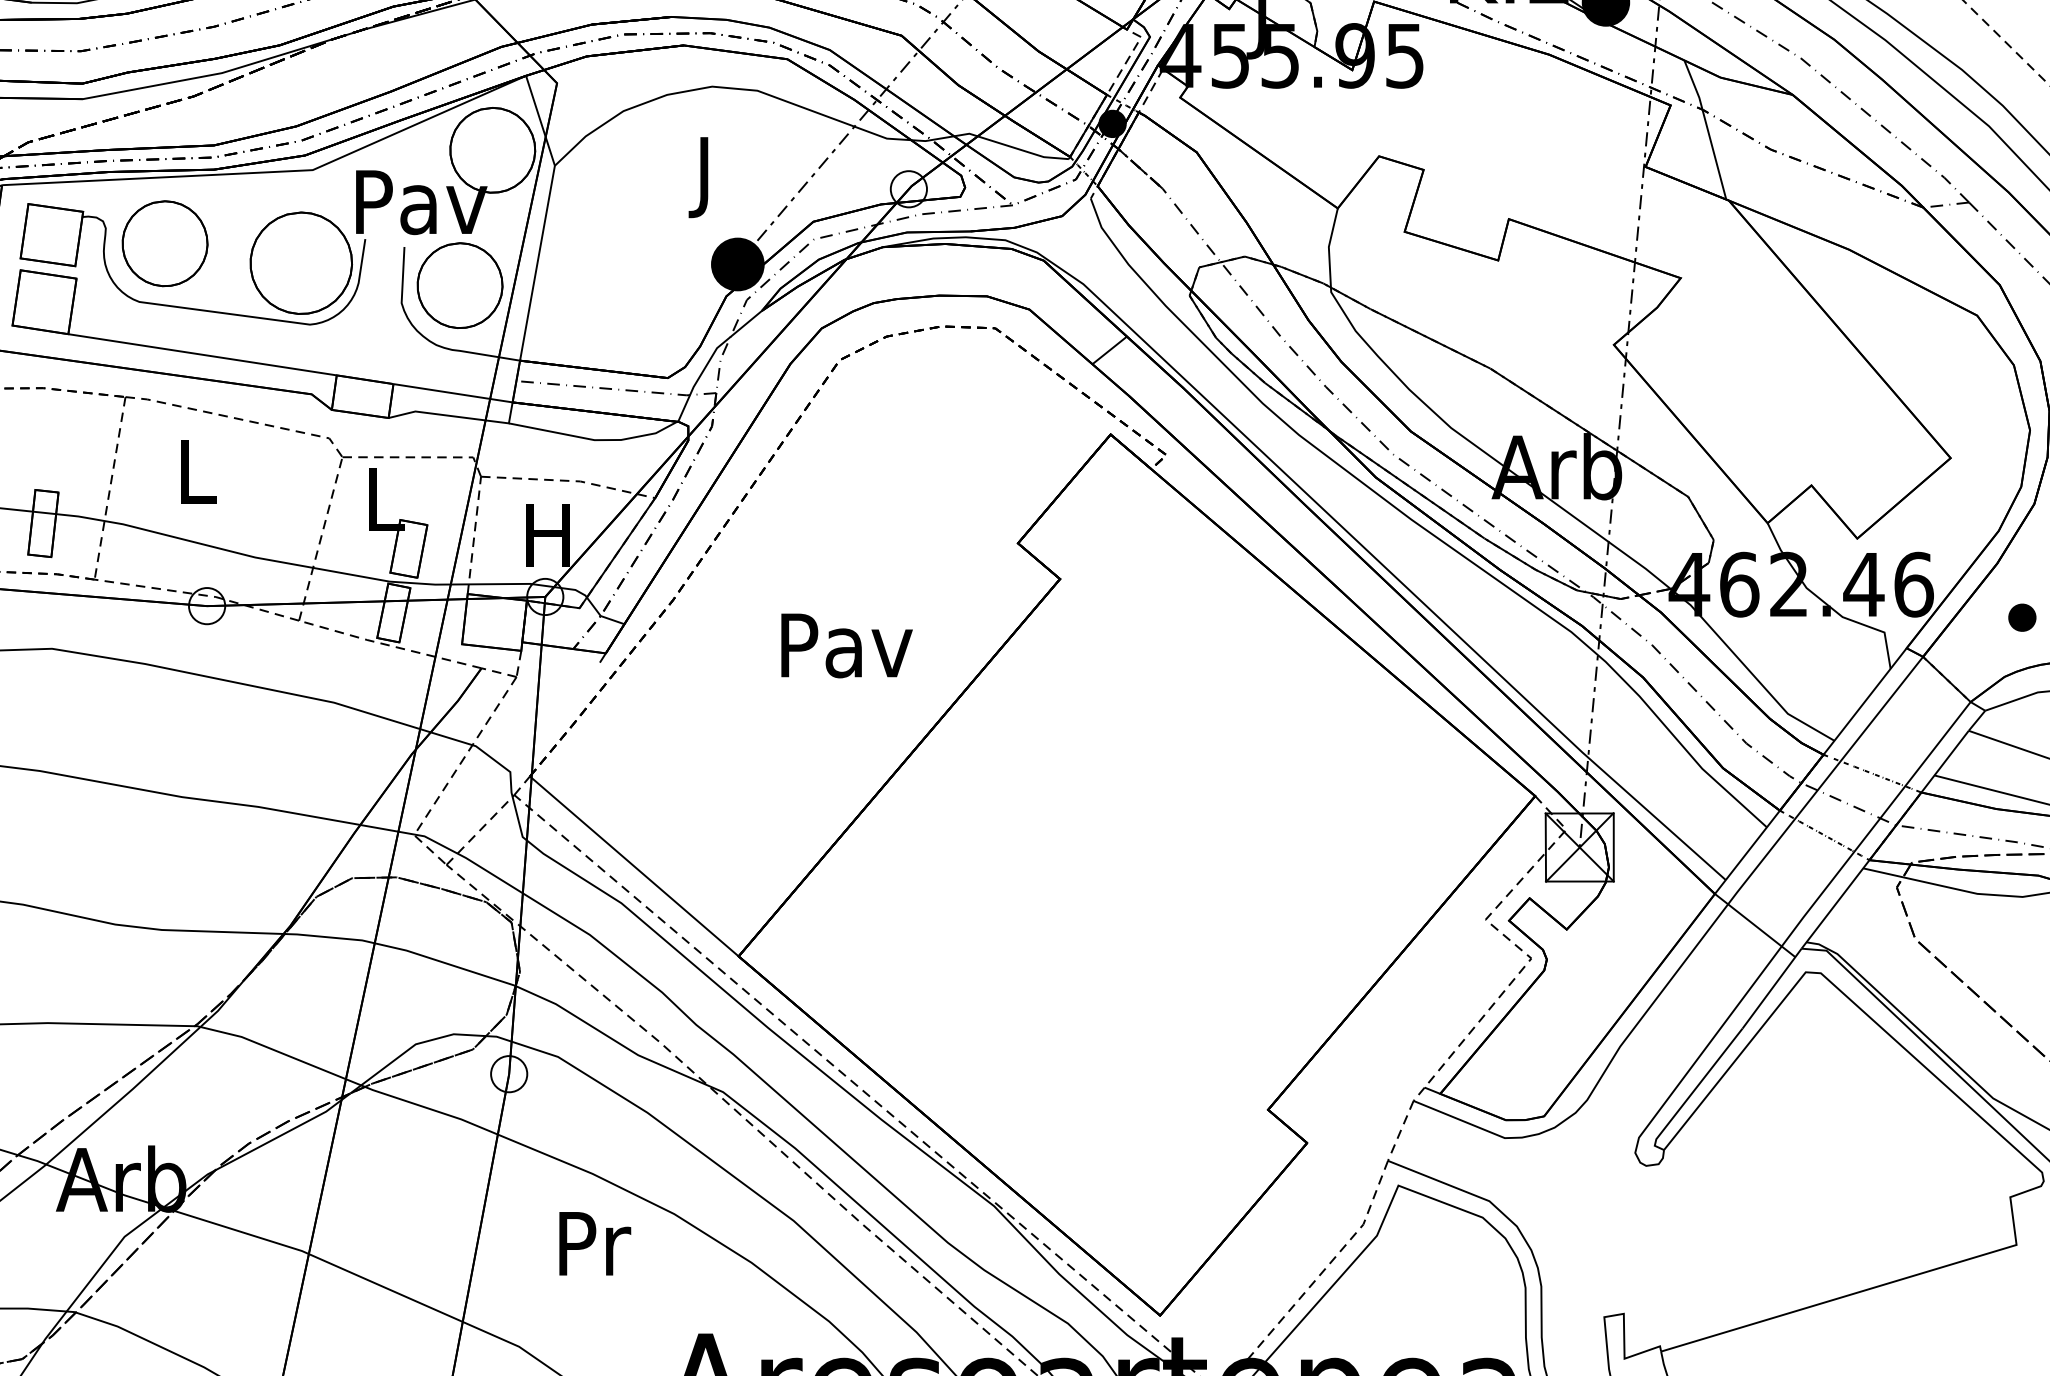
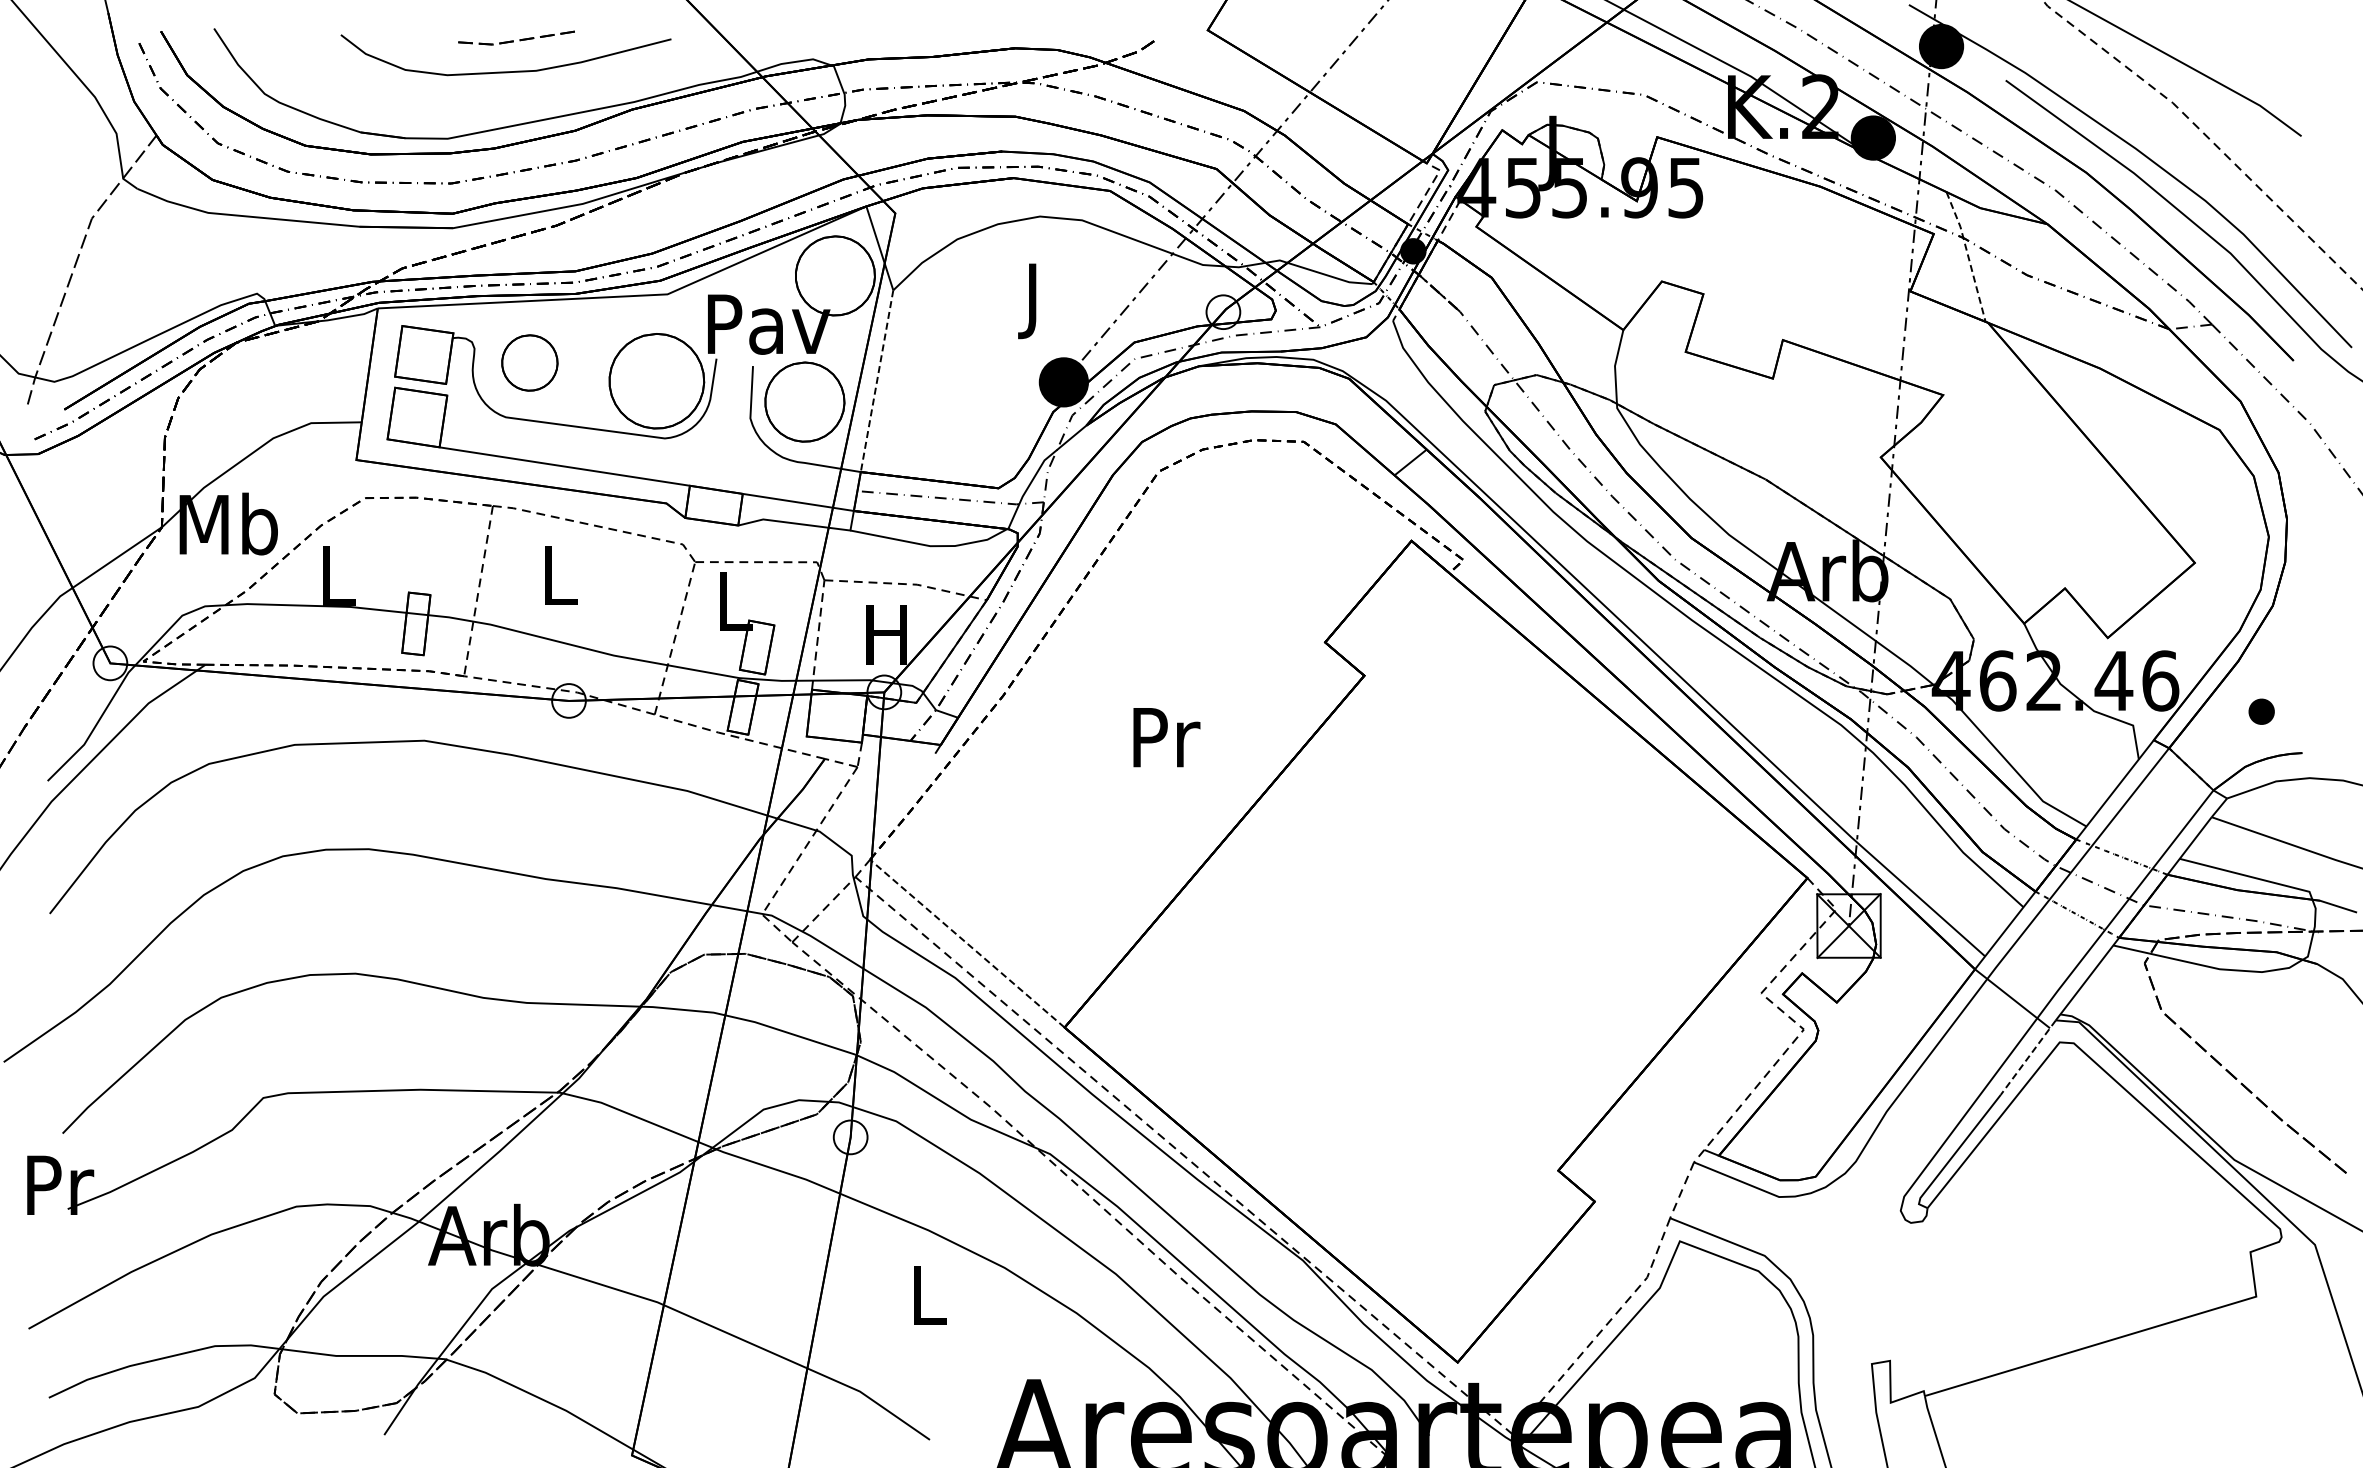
line: (1707, 128) -> (1968, 255), solid -> dashed
part: (164, 243) -> (529, 362), size x0.7
line: (536, 263) -> (876, 381), solid -> dashed
text: (846, 646) -> (1165, 738), Pav -> Pr
line: (633, 866) -> (966, 943), solid -> dashed
line: (1772, 989) -> (2028, 1058), solid -> dashed
text: (594, 1243) -> (930, 1295), Pr -> L

